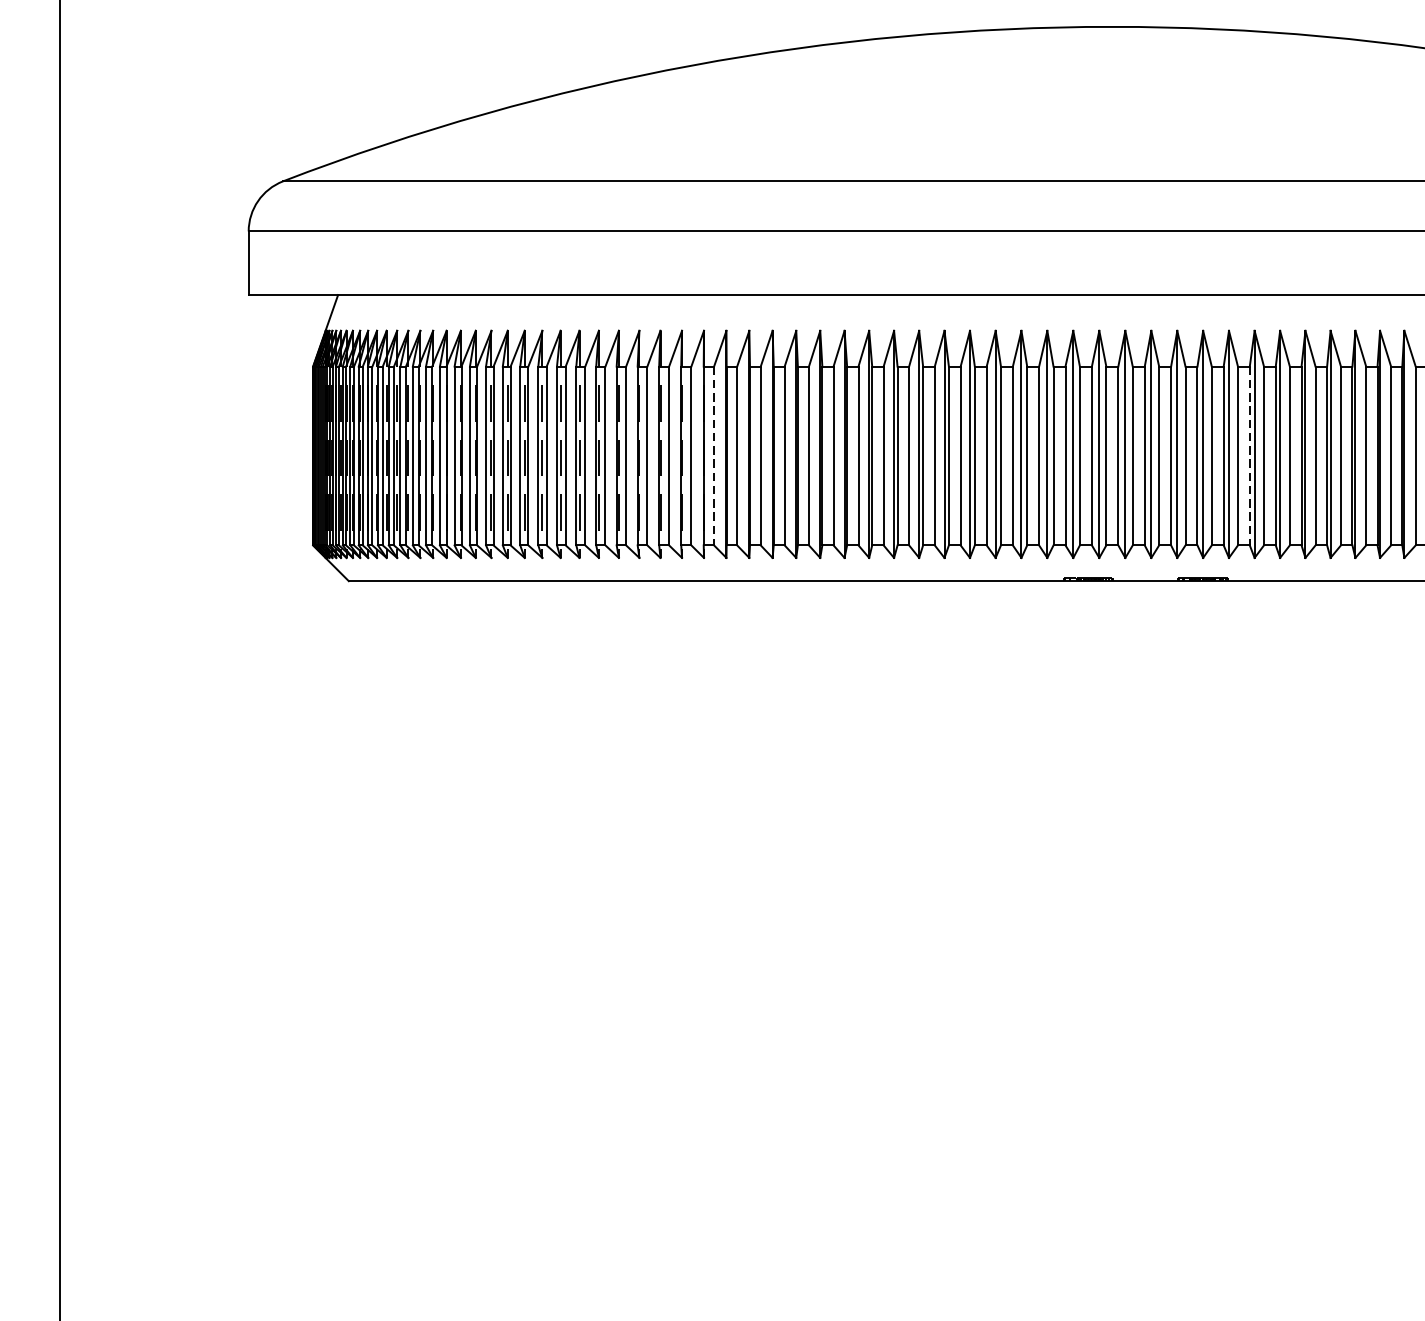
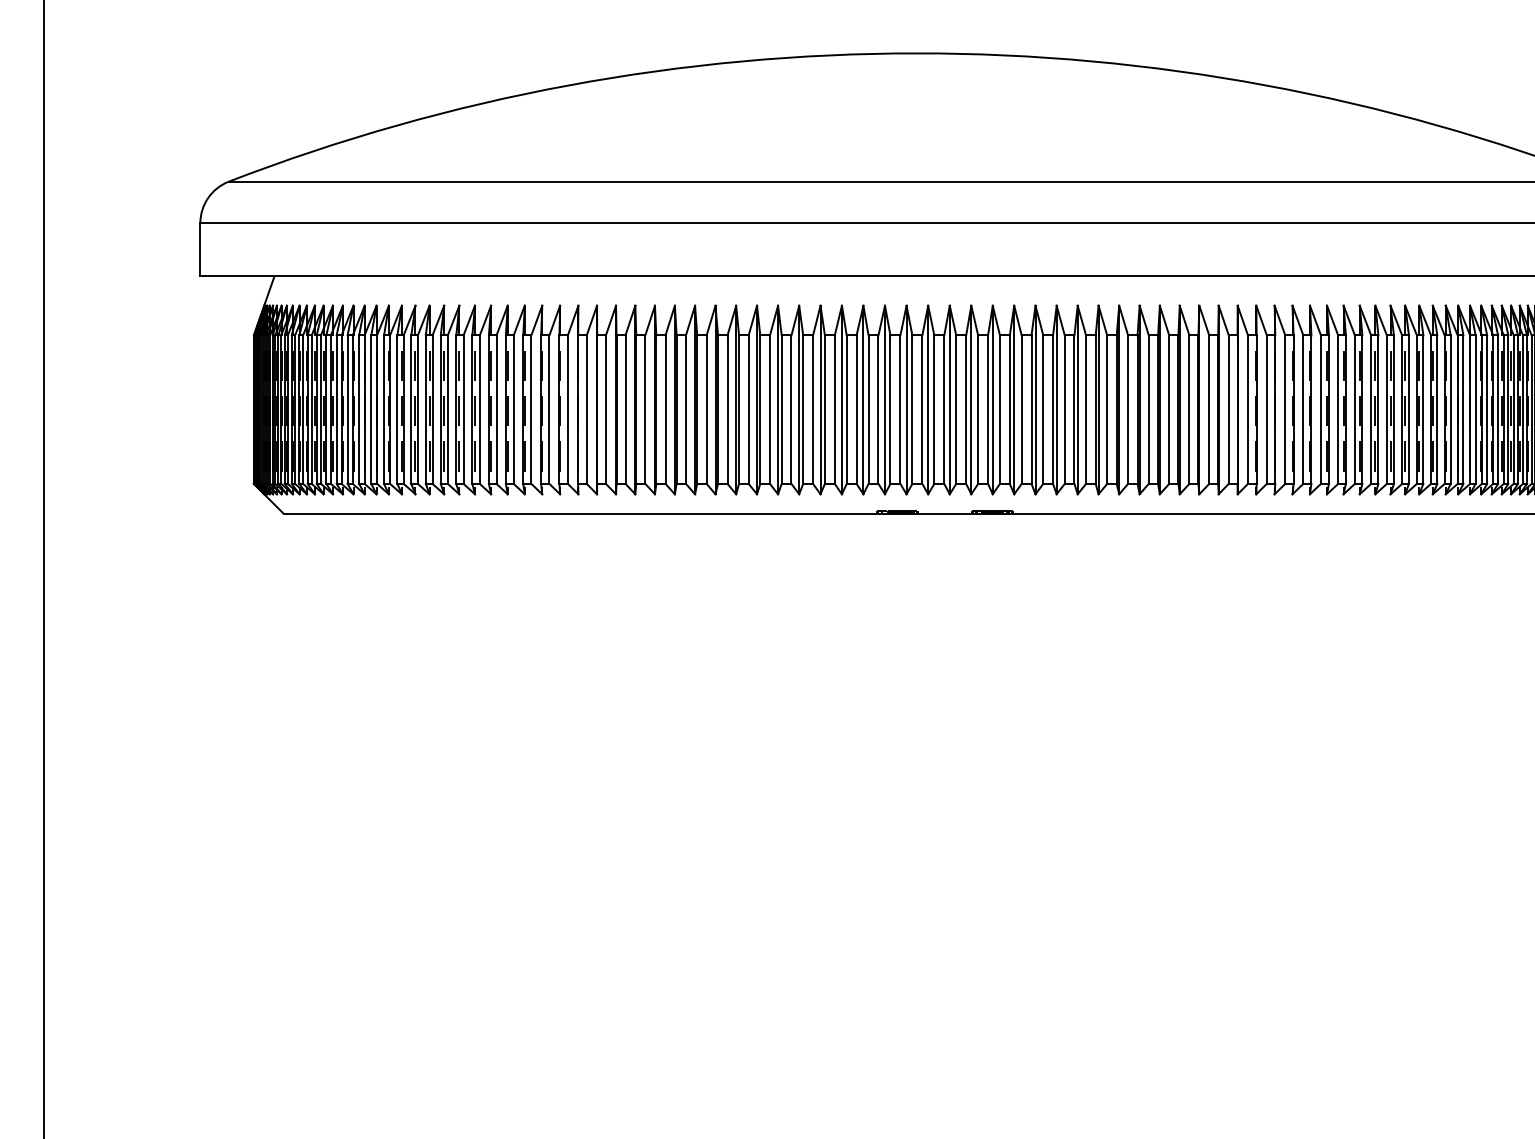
line: (713, 457) -> (586, 410), dashed -> solid
line: (1249, 457) -> (1031, 410), dashed -> solid

